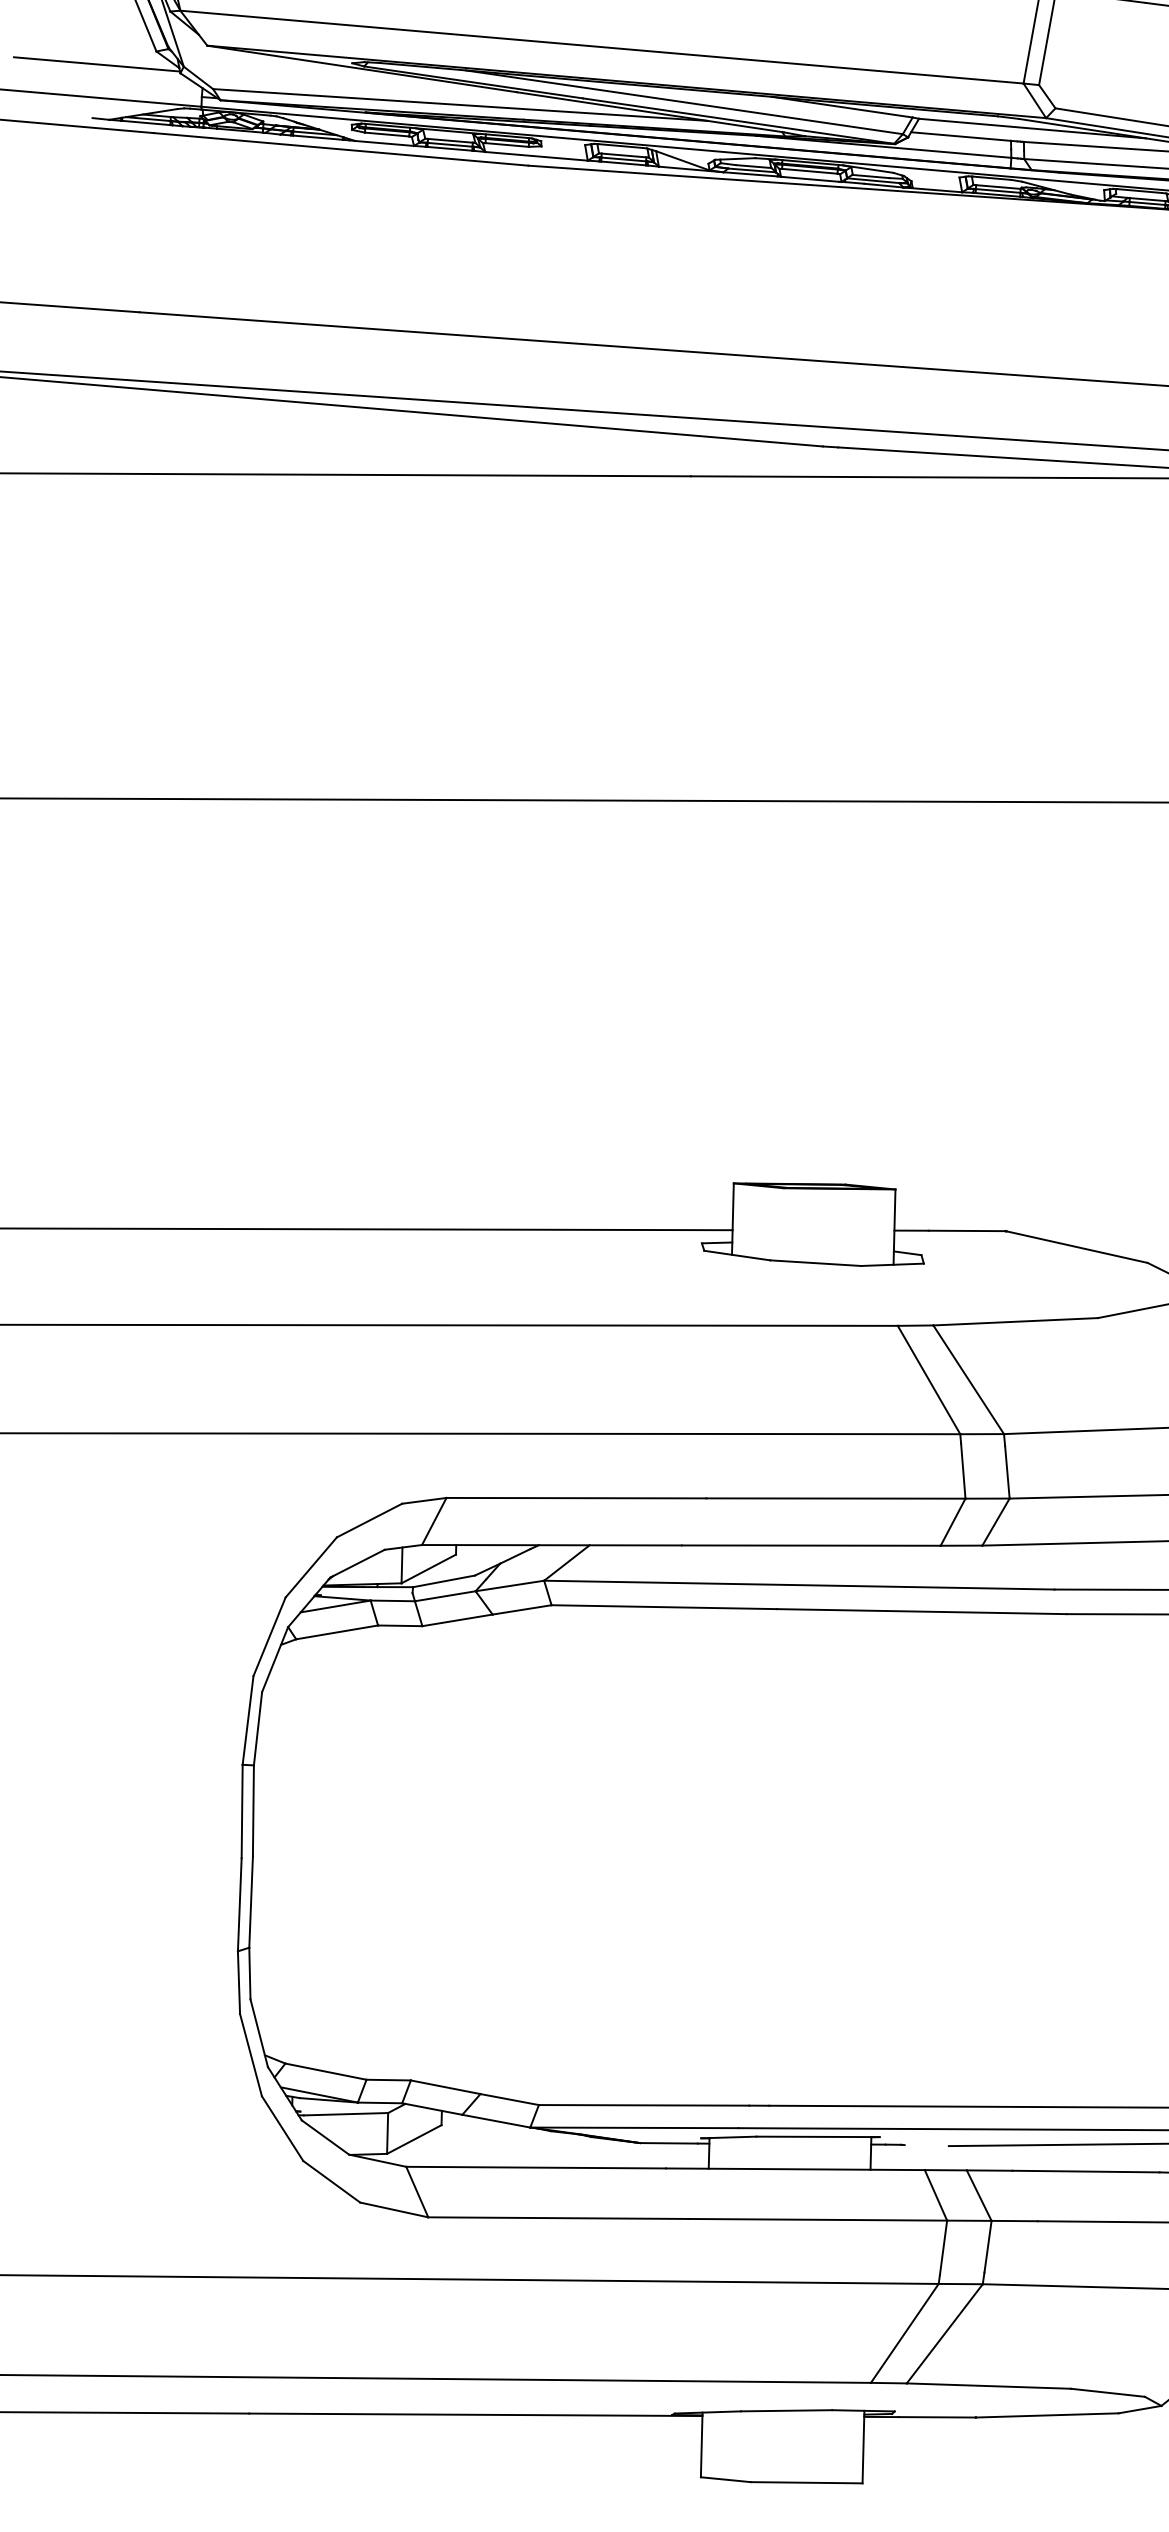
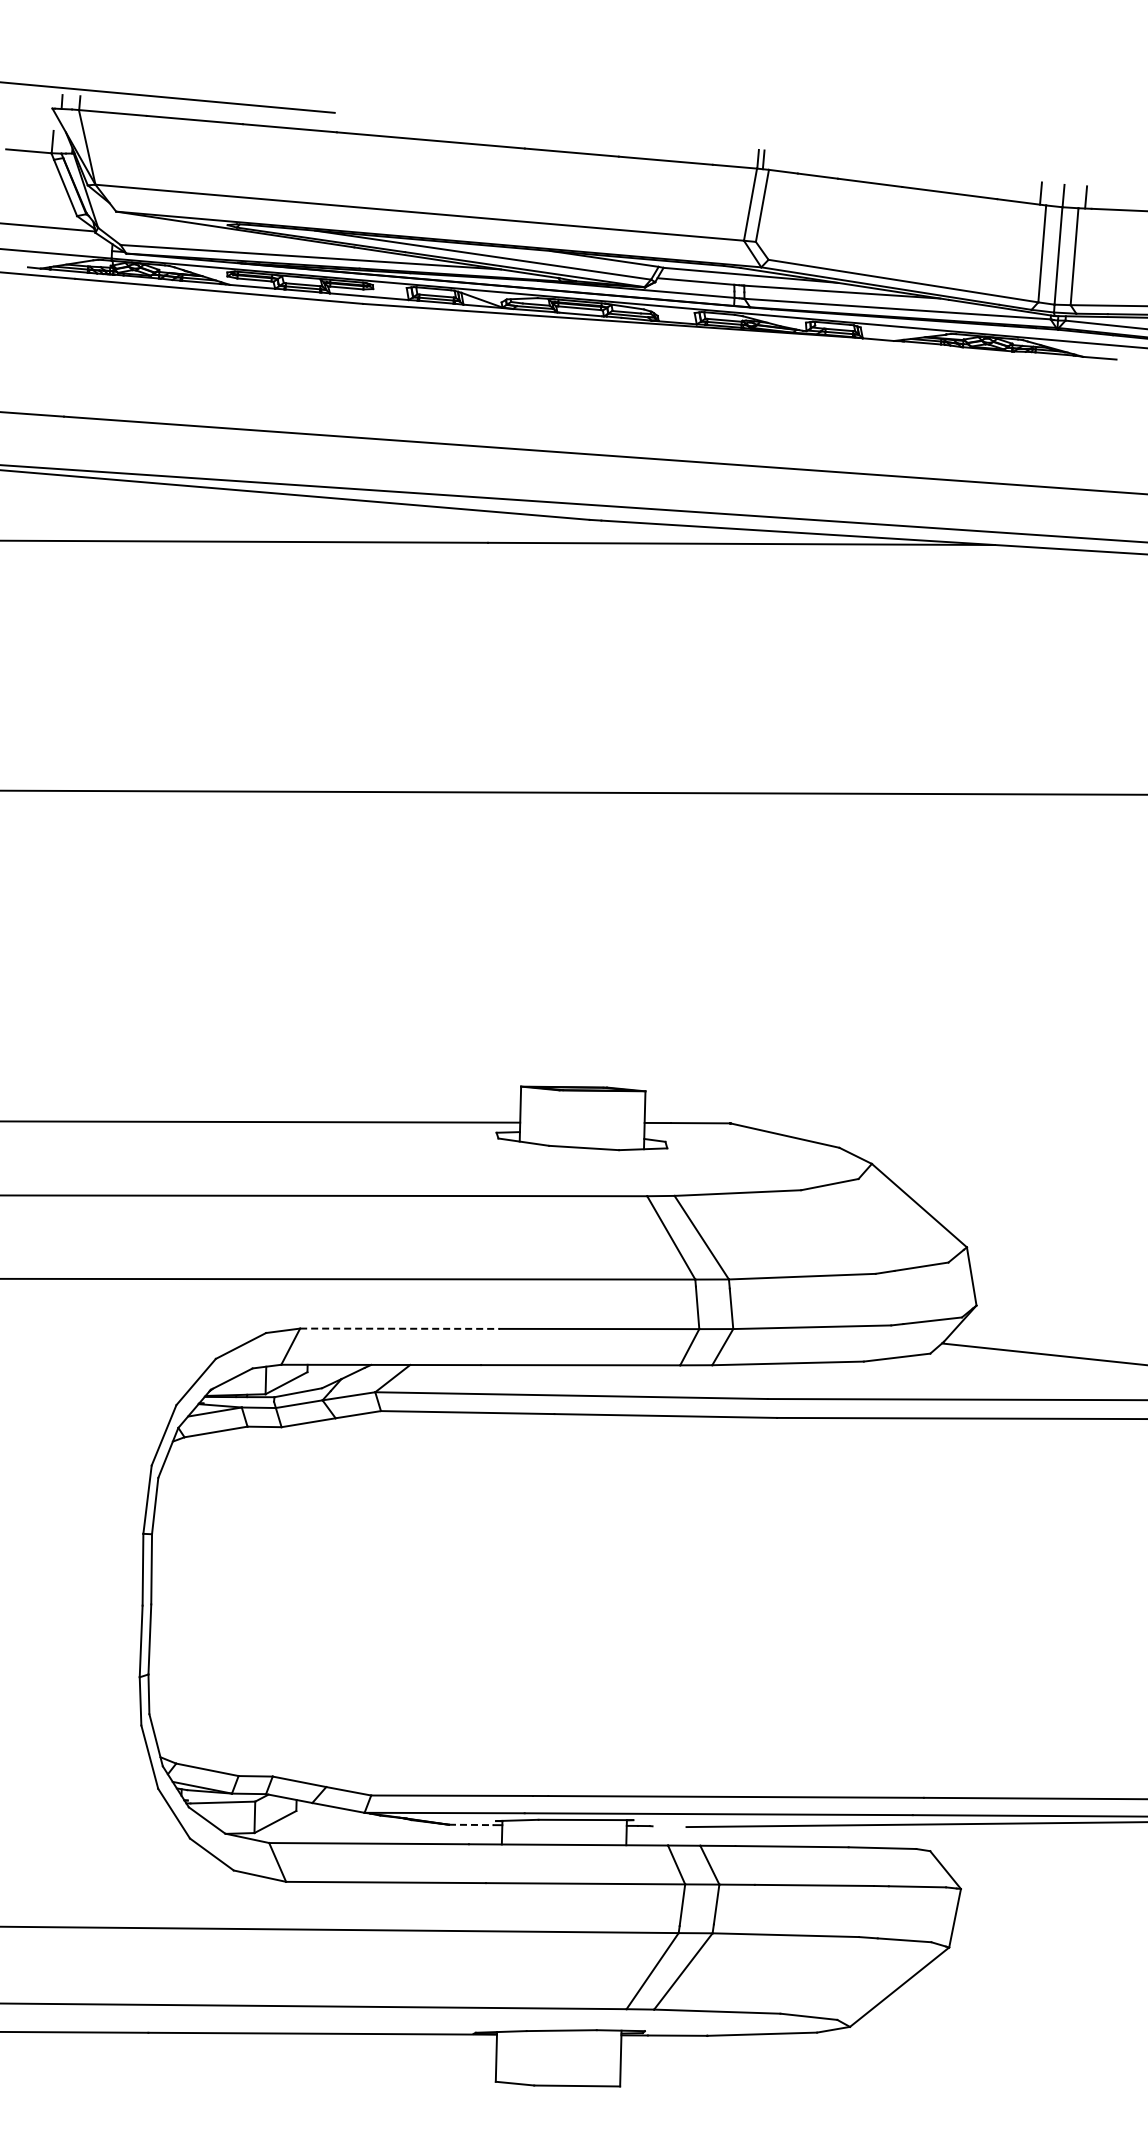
line: (576, 1497) -> (400, 1328), solid -> dashed
line: (669, 2142) -> (471, 1824), solid -> dashed

